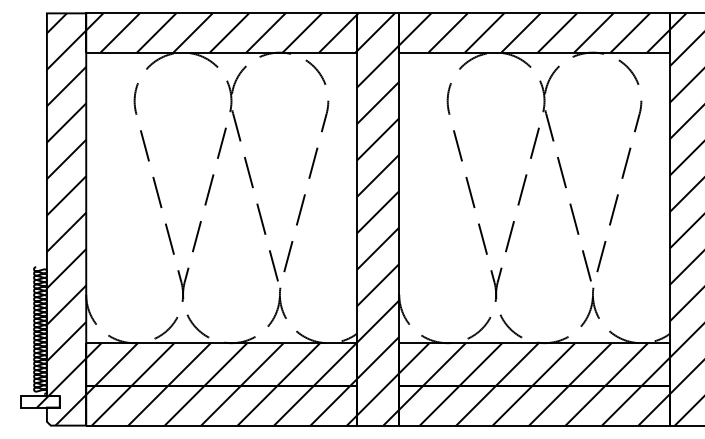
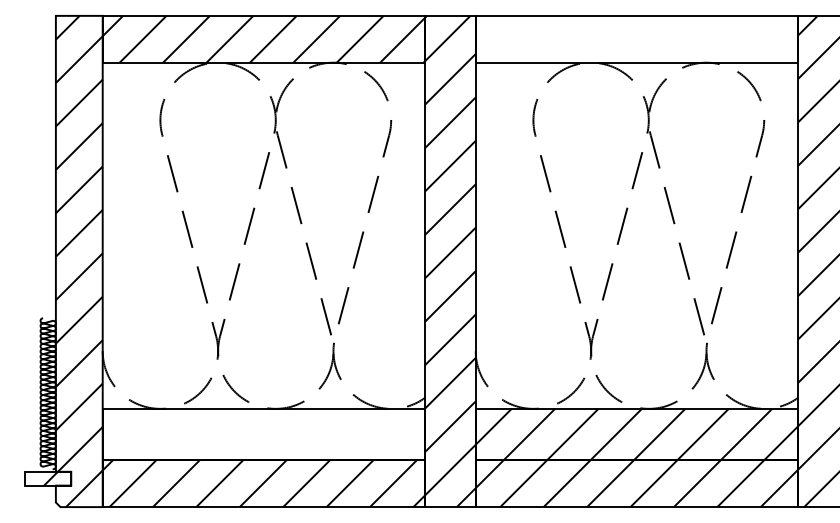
hatch: (534, 32) -> (636, 38), removed
hatch: (221, 364) -> (263, 434), removed

